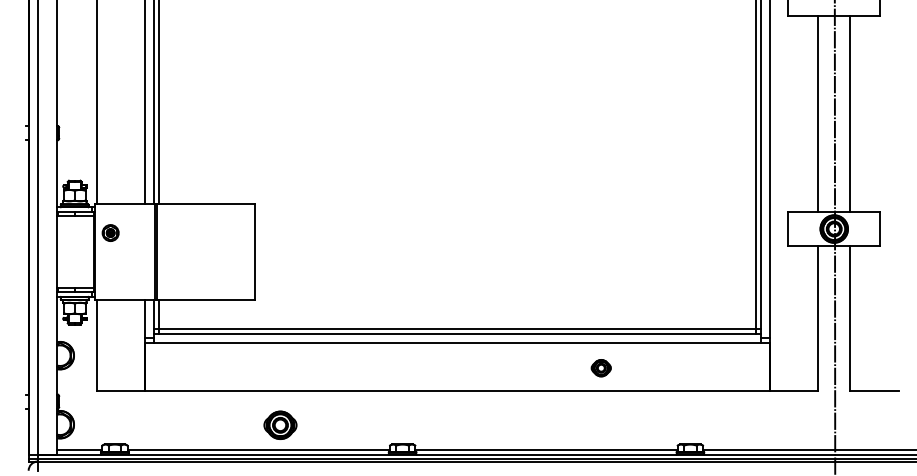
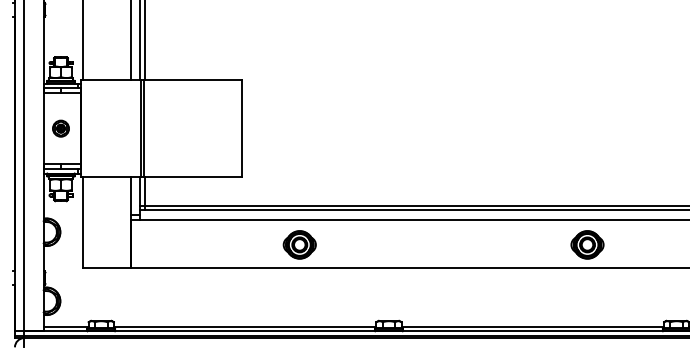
part: (110, 232) -> (60, 128), moved
part: (601, 367) -> (587, 244), size x1.67
part: (280, 424) -> (299, 244), moved

